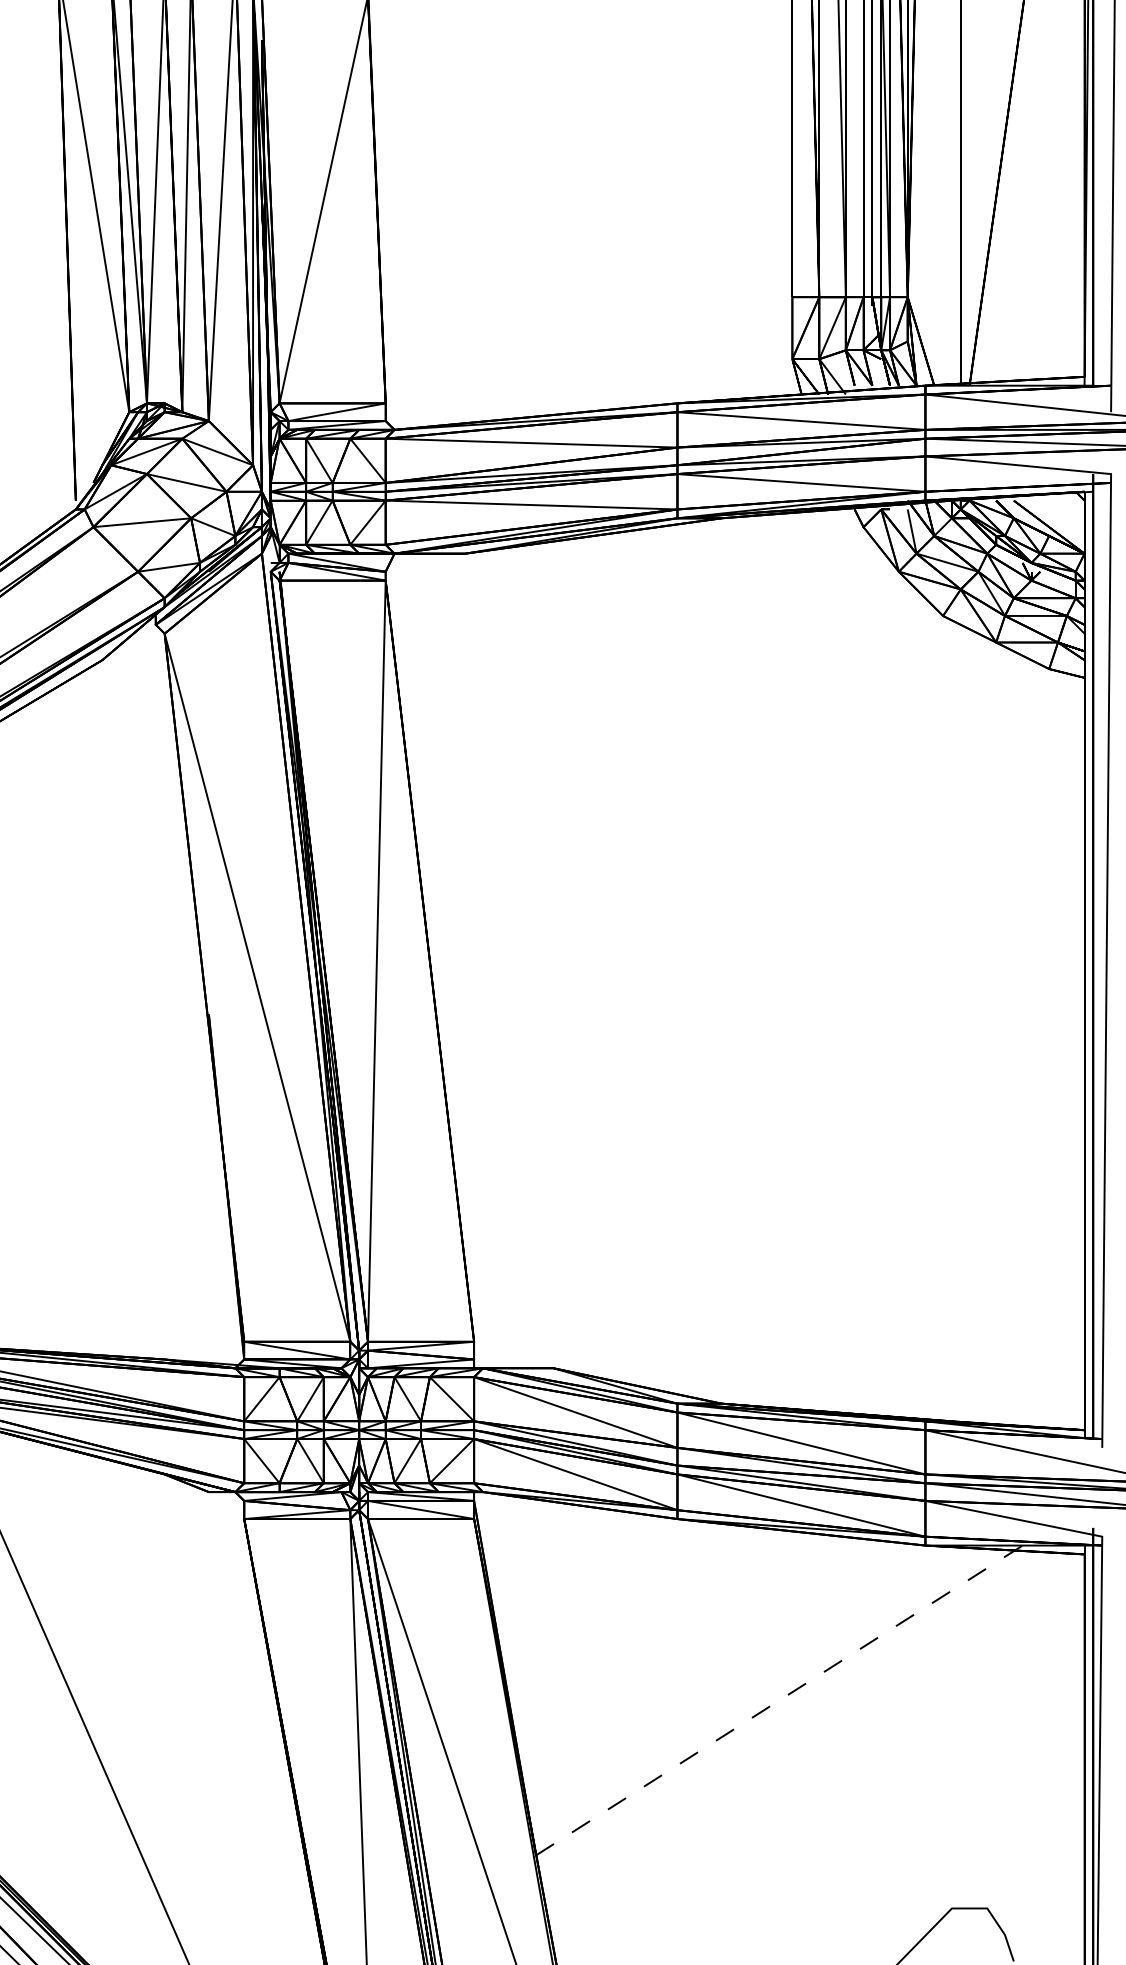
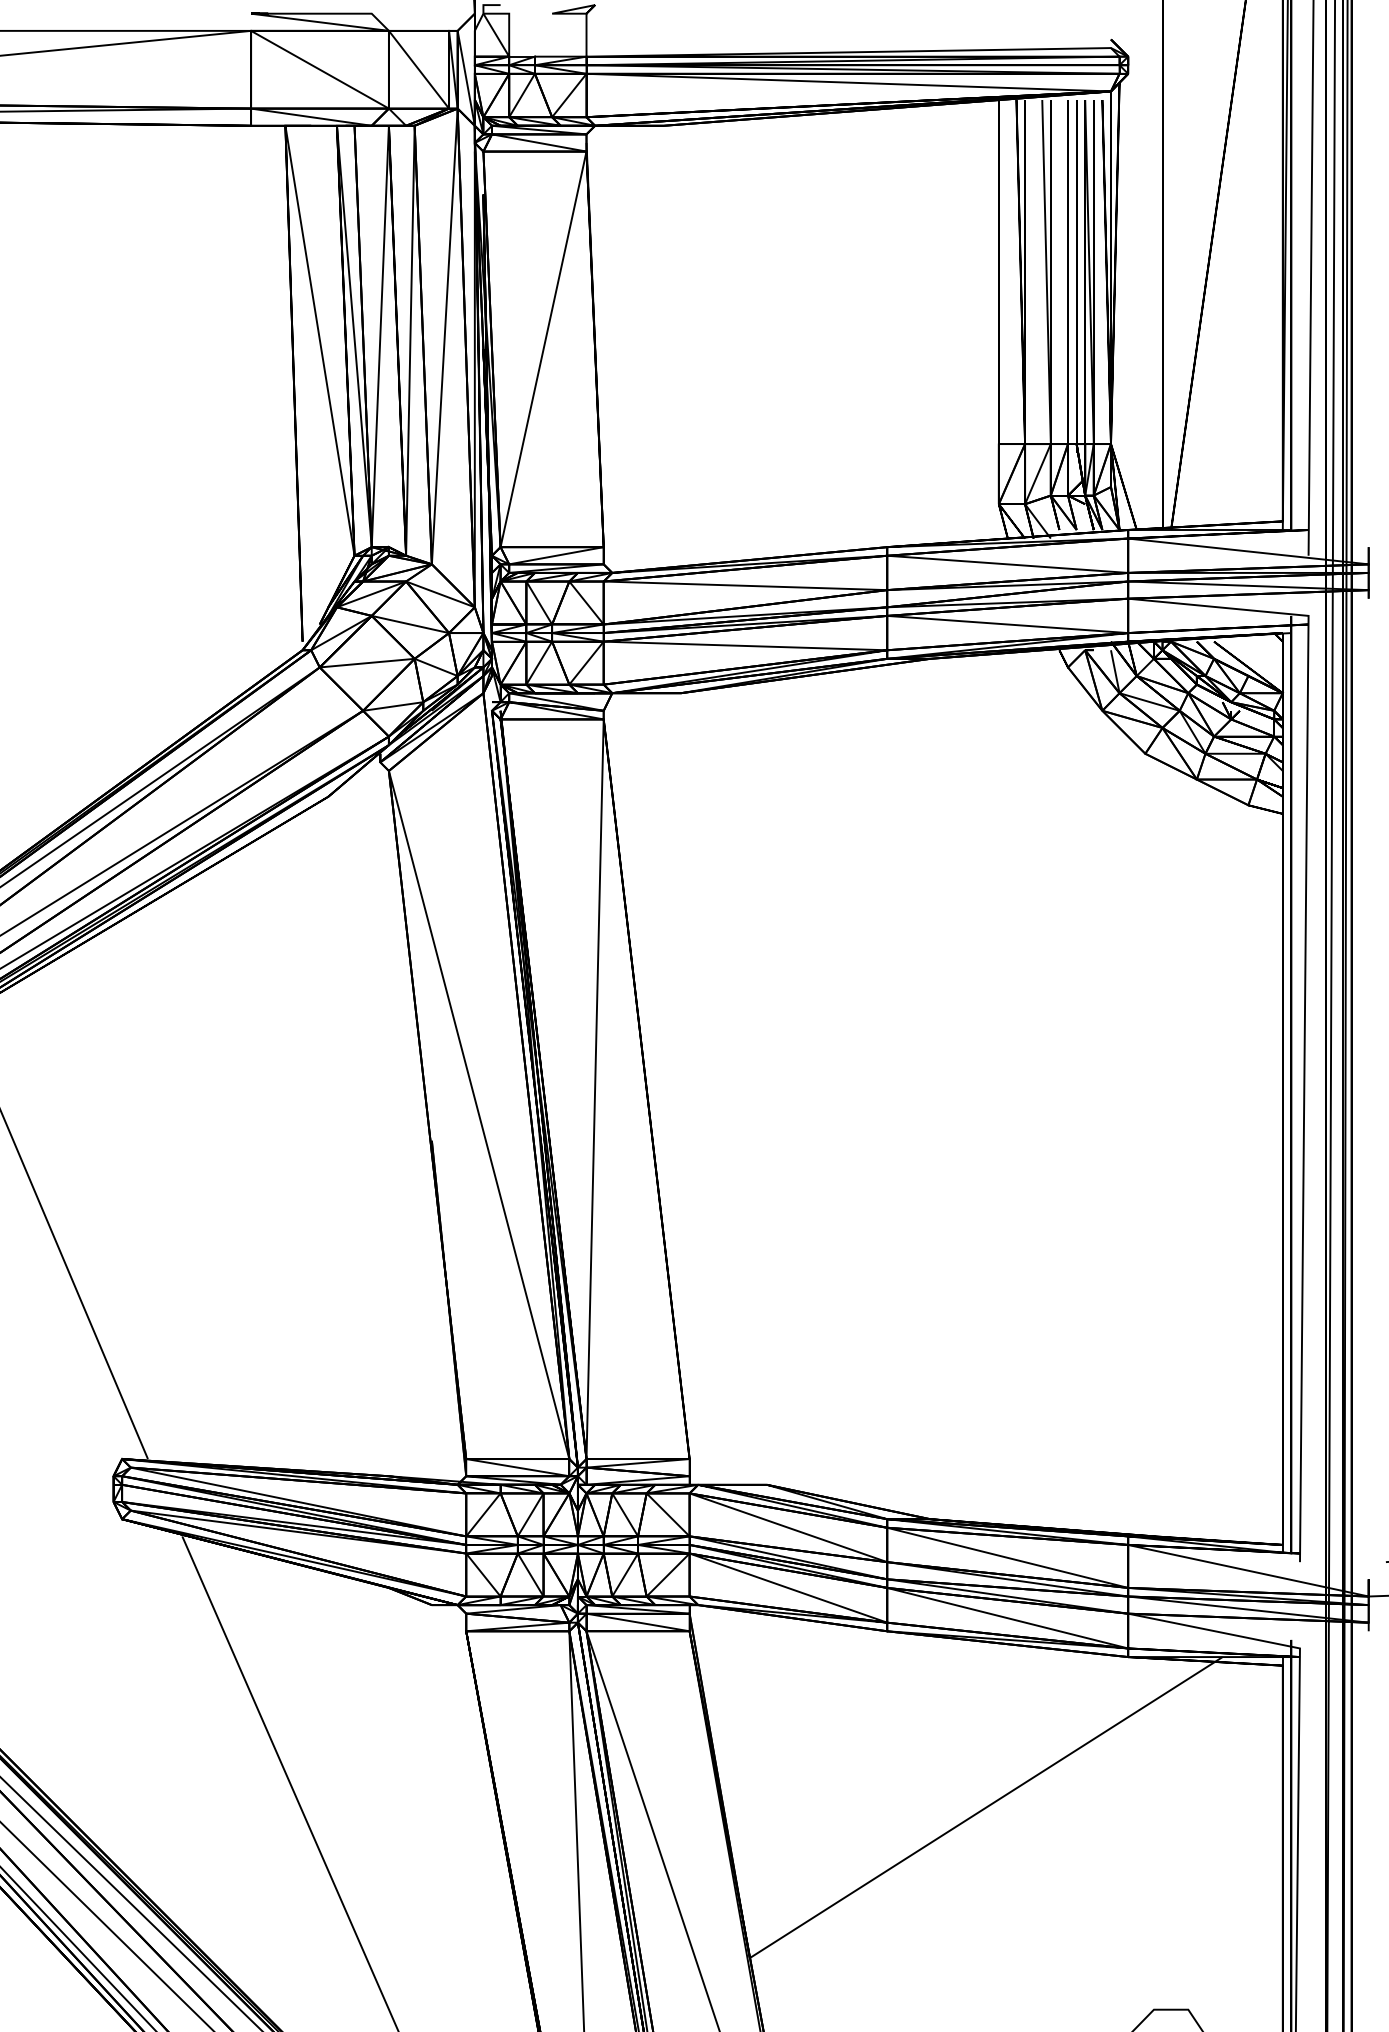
line: (779, 1700) -> (986, 1807), dashed -> solid

